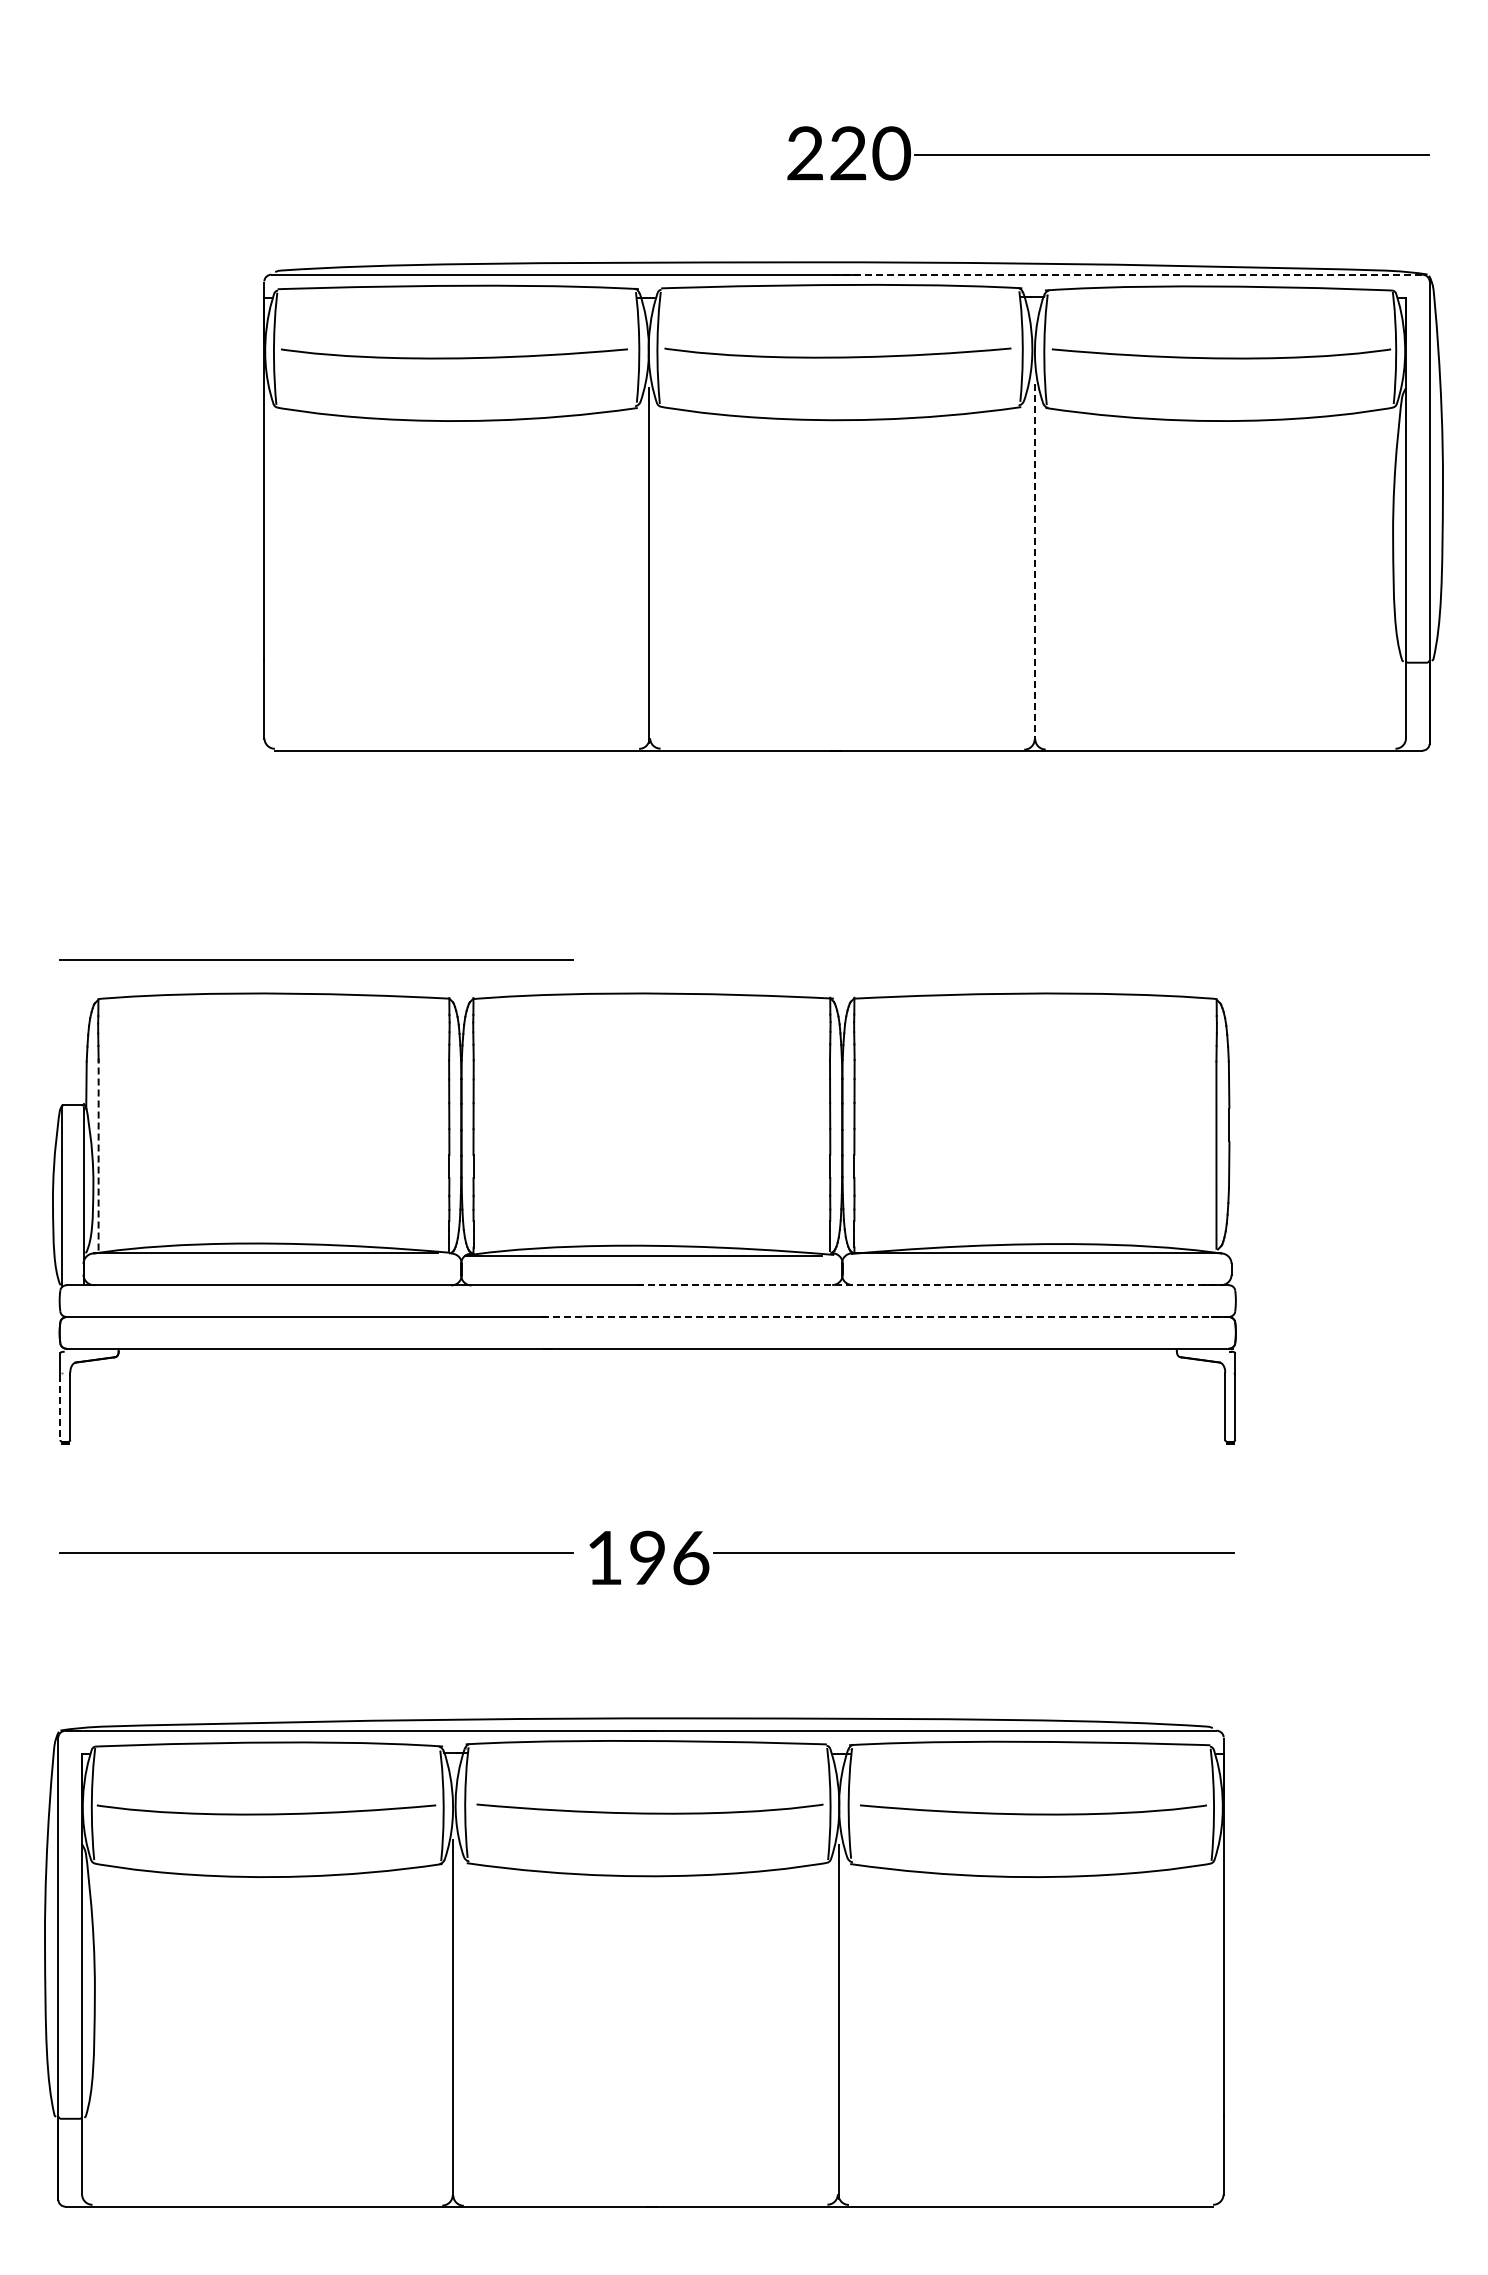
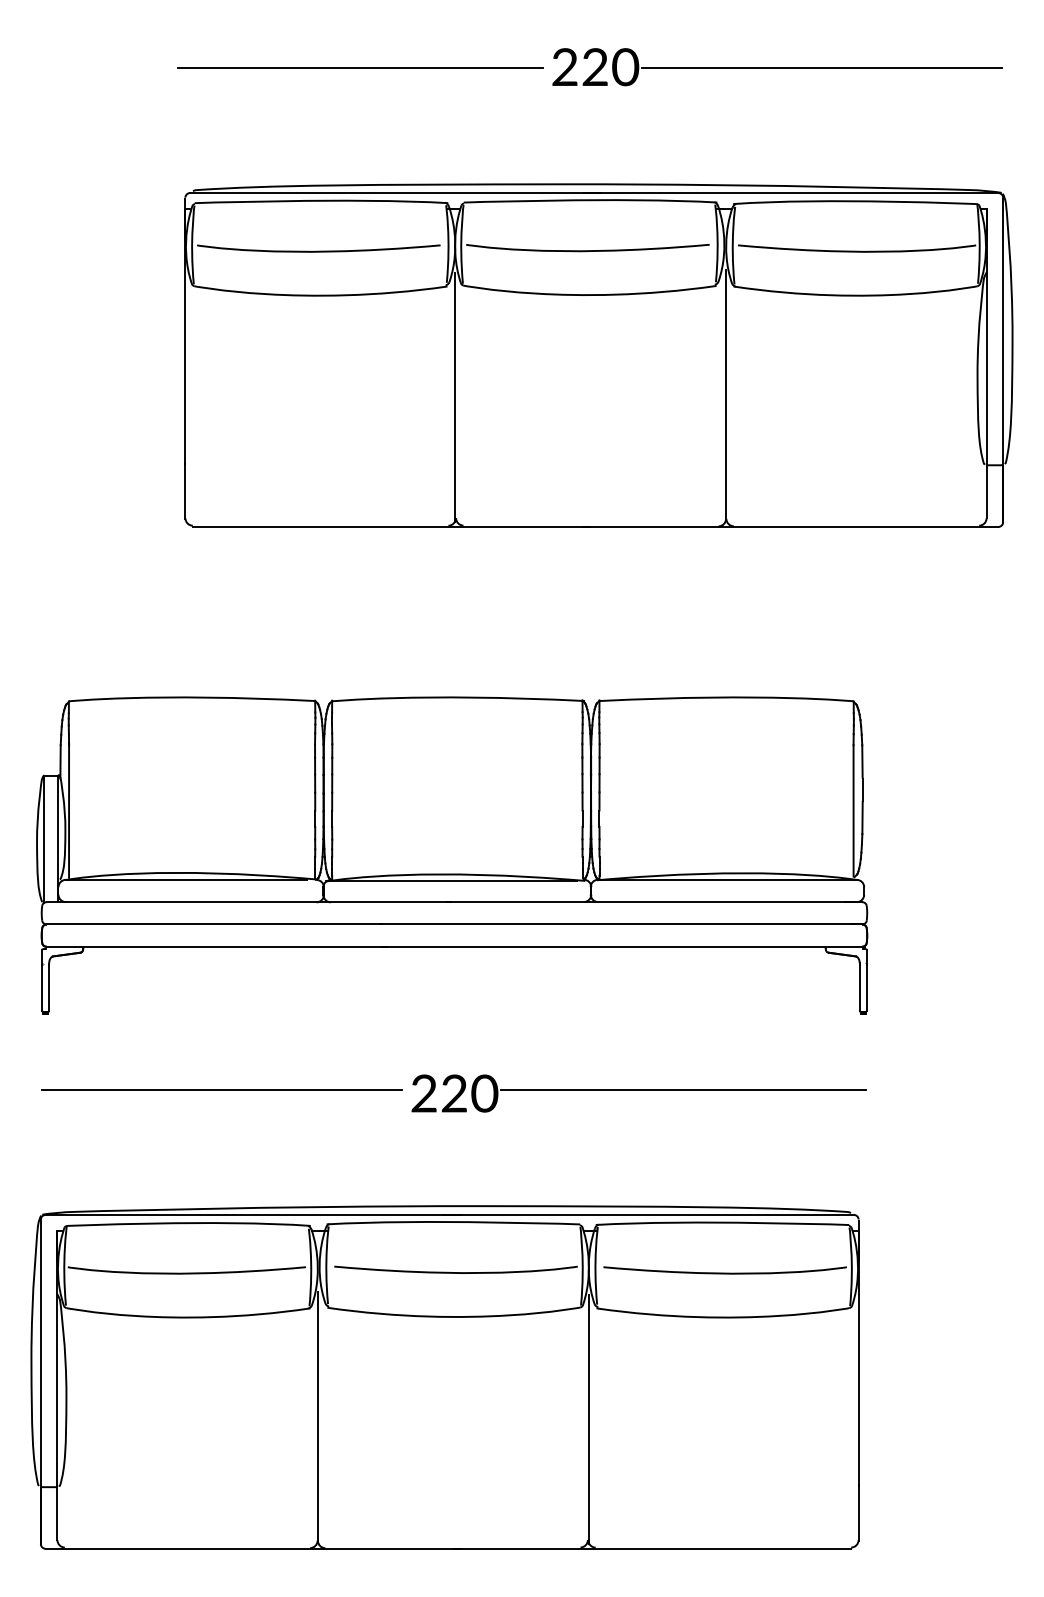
line: (513, 97) -> (360, 68), added
part: (1108, 153) -> (777, 67), moved
line: (1127, 274) -> (791, 192), dashed -> solid
line: (1035, 562) -> (726, 394), dashed -> solid
line: (316, 959) -> (221, 673), removed
line: (98, 1154) -> (68, 810), dashed -> solid
line: (929, 1285) -> (652, 902), dashed -> solid
line: (885, 1316) -> (621, 924), dashed -> solid
line: (60, 1407) -> (42, 987), dashed -> solid
text: (648, 1557) -> (454, 1093), 196 -> 220

